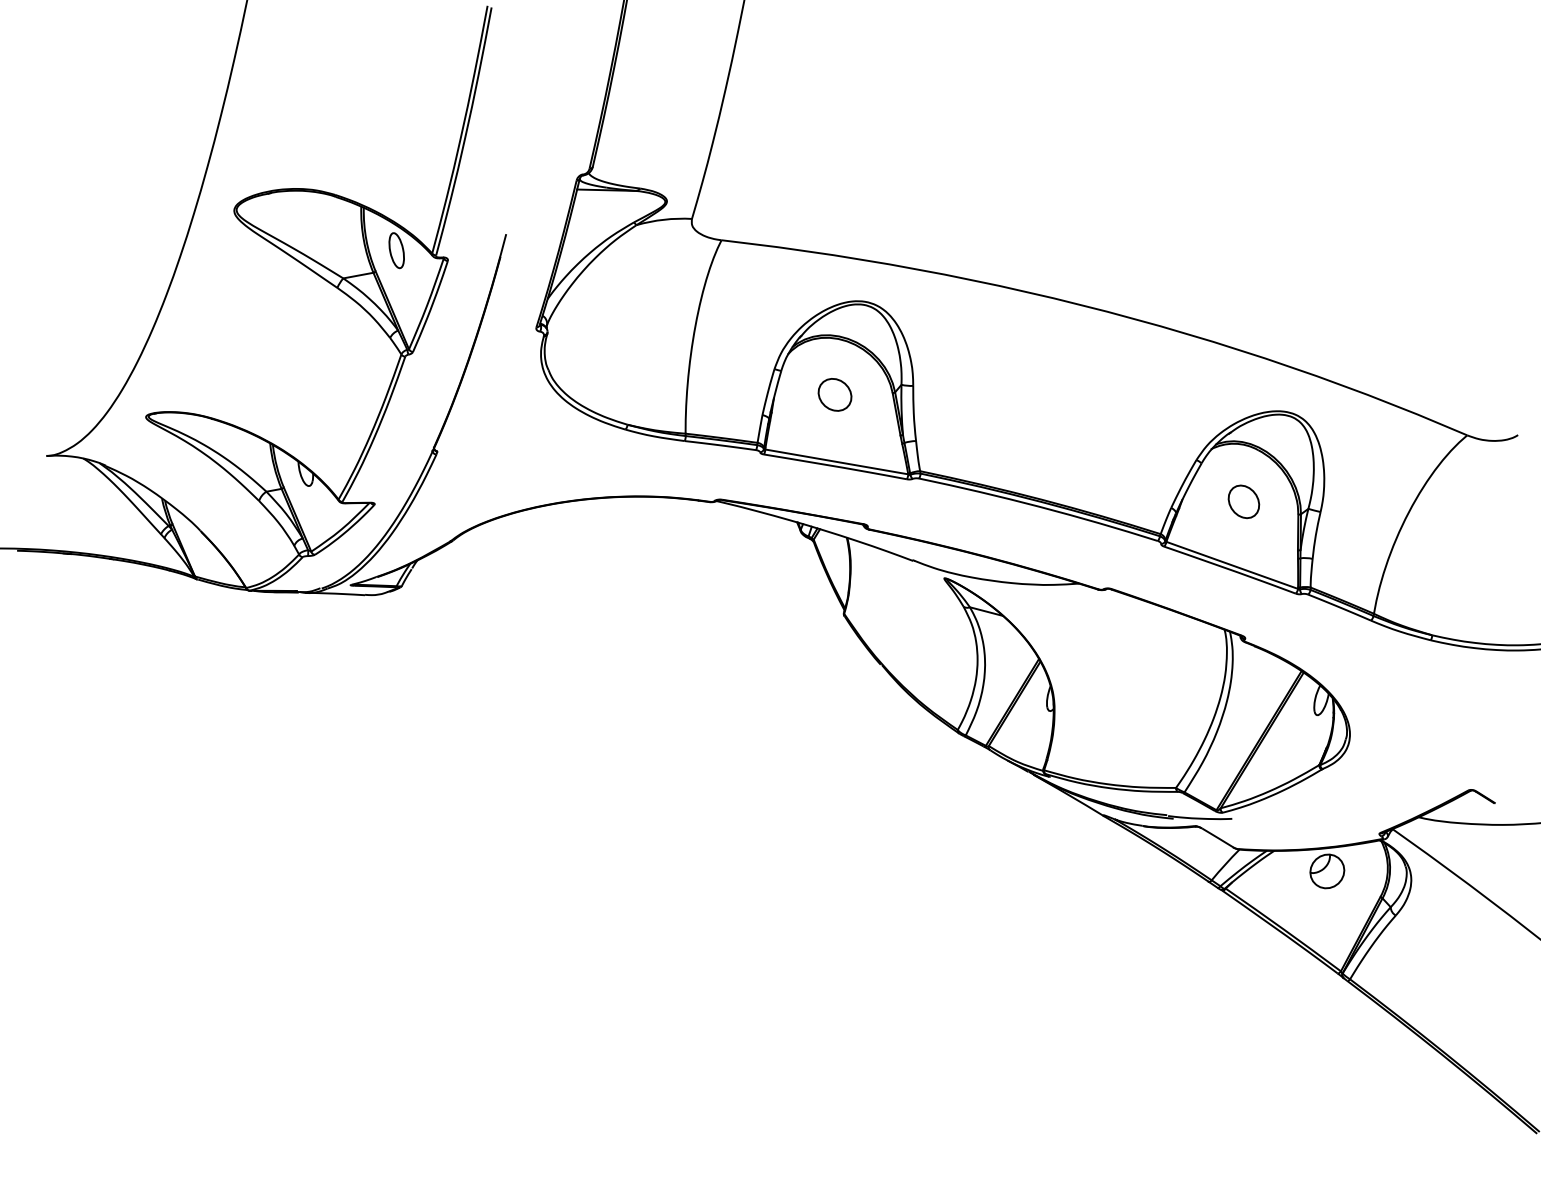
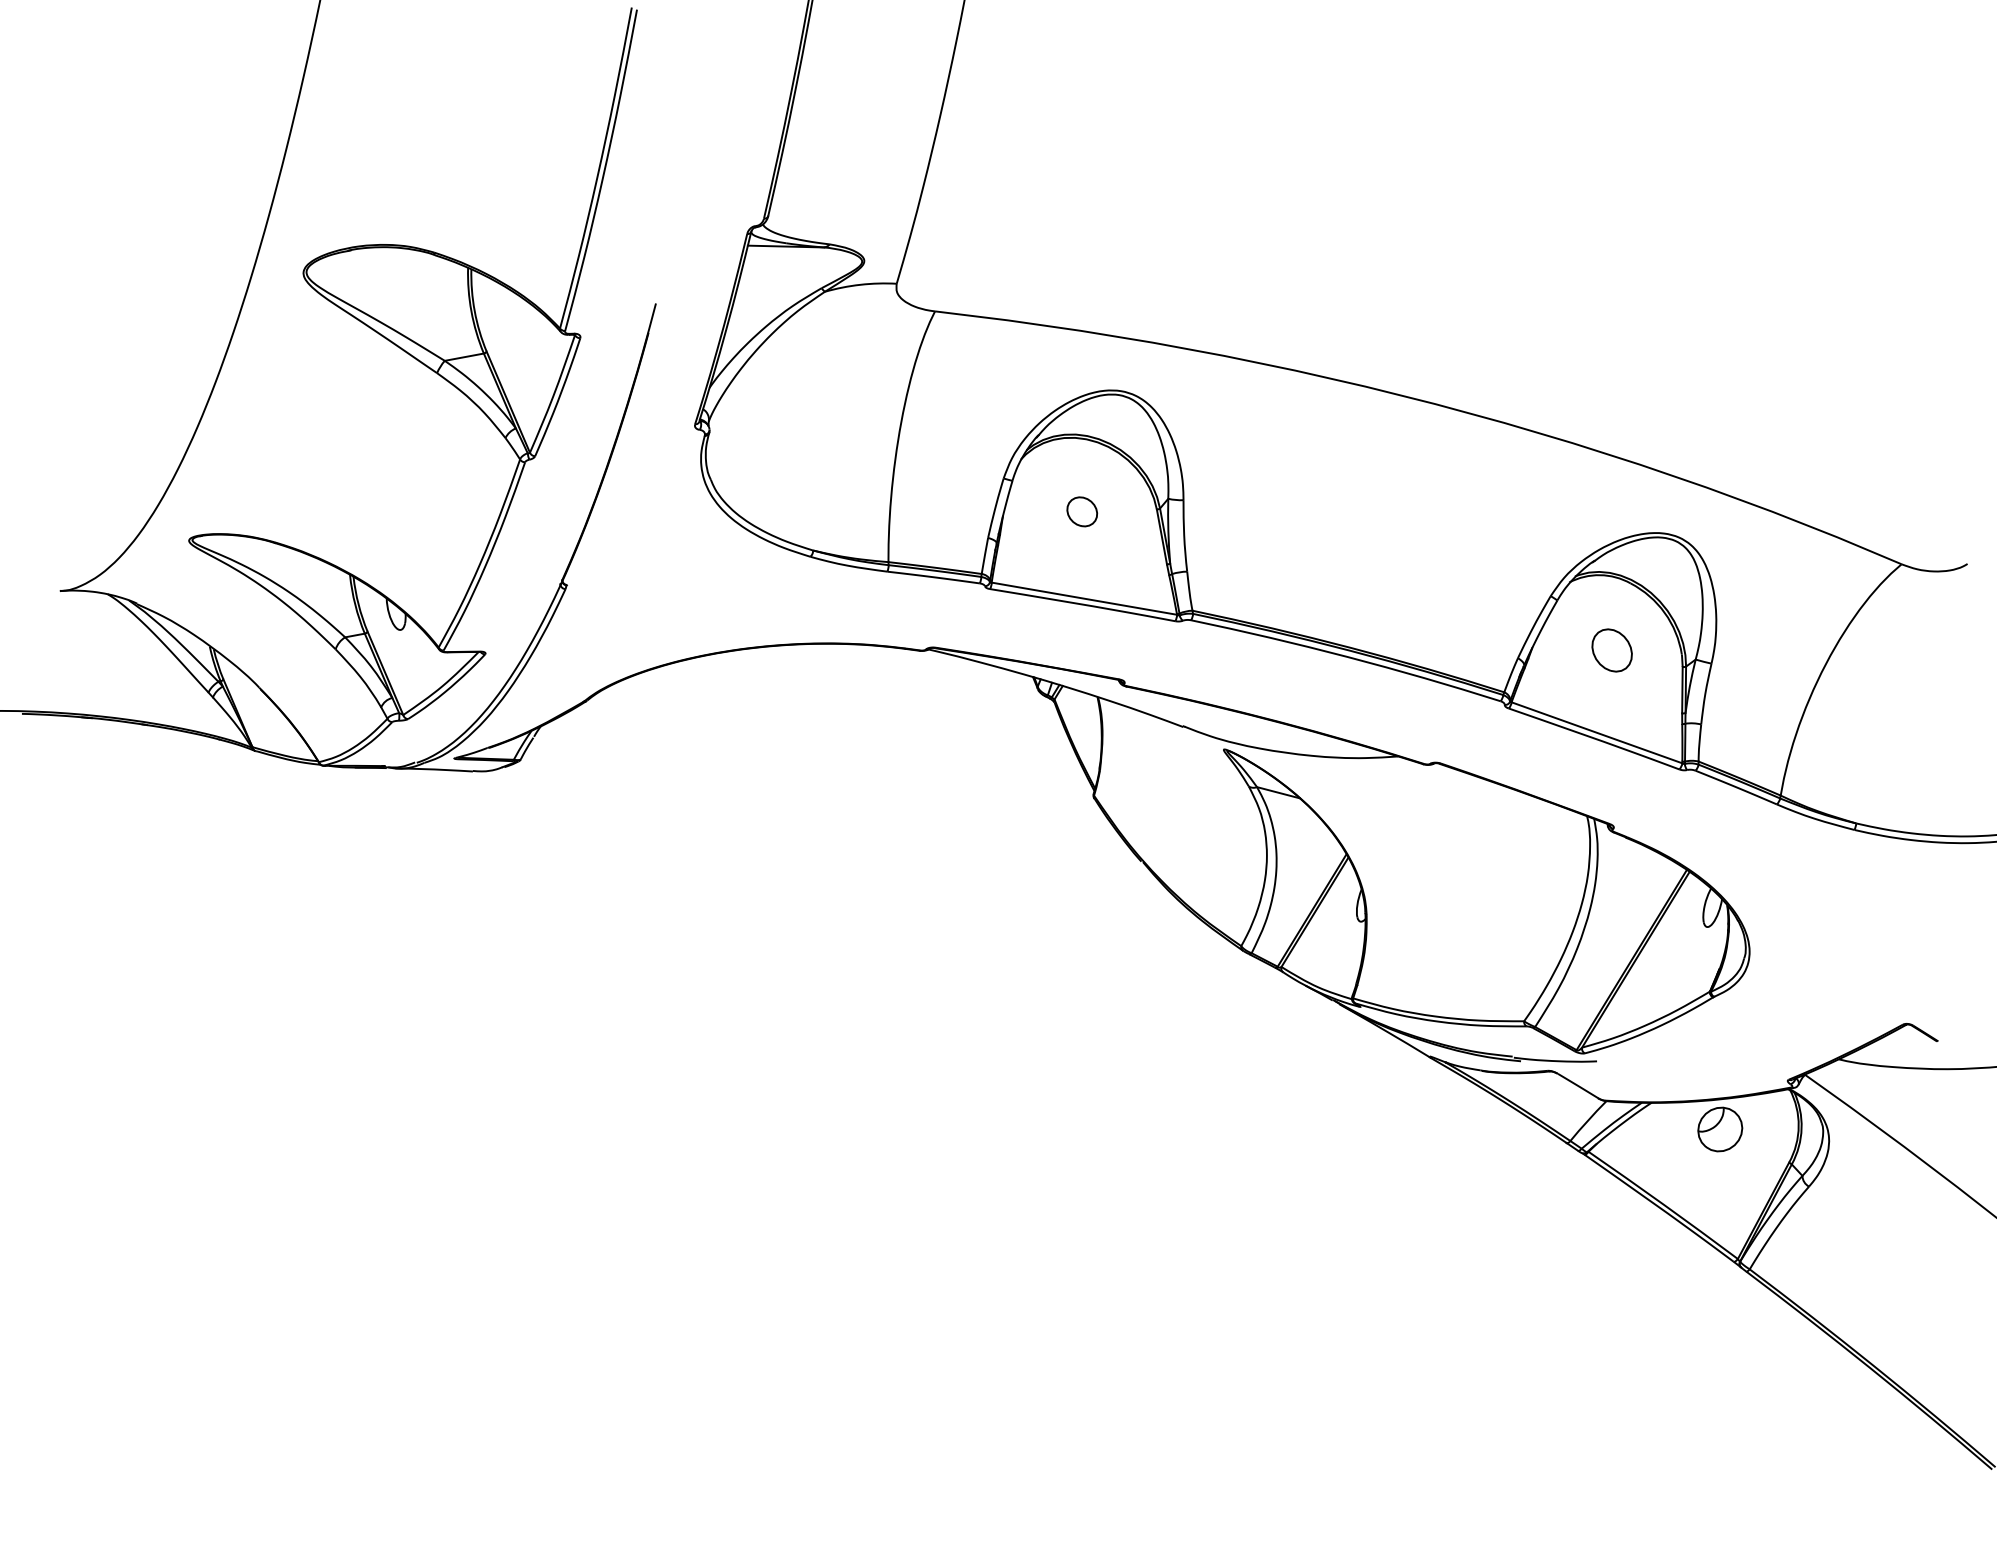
part: (396, 250) -> (513, 324), removed
part: (835, 394) -> (1082, 511), size x0.7

